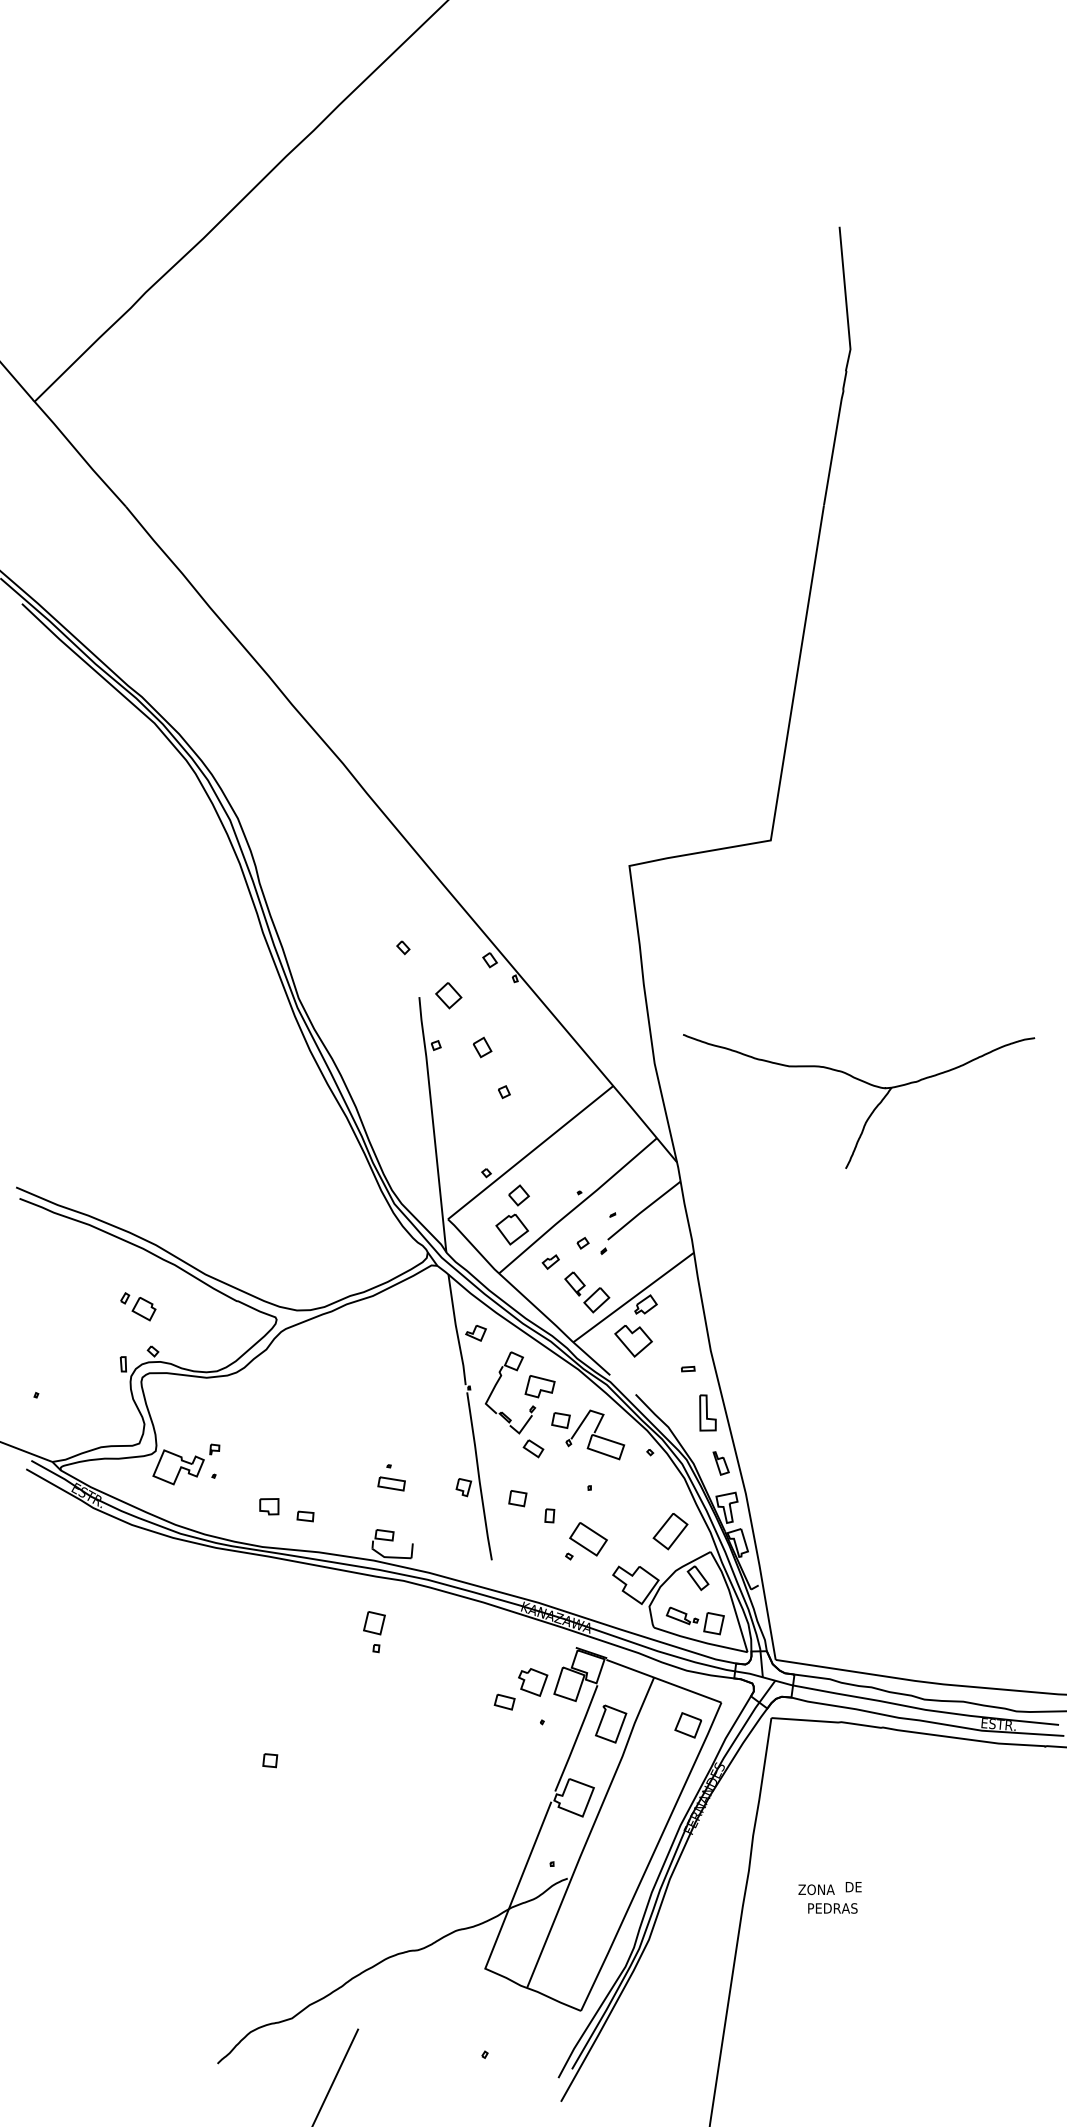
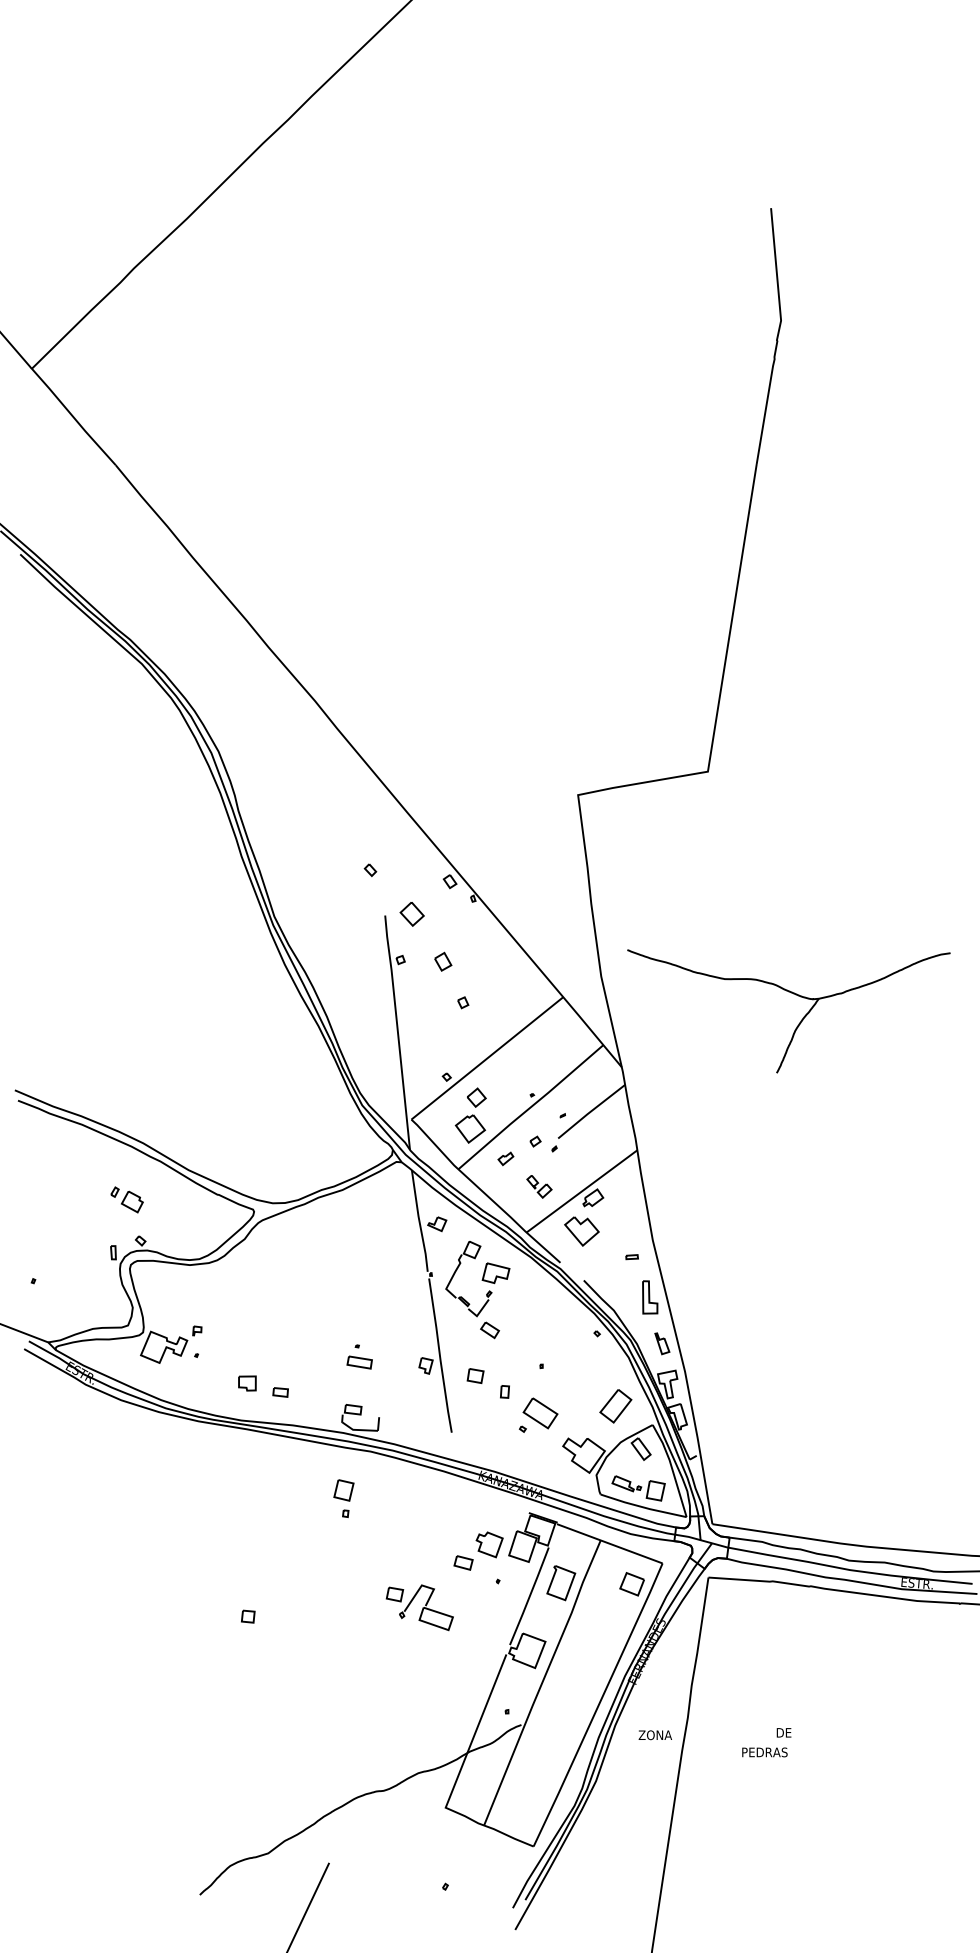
part: (587, 1292) -> (539, 1186), size x0.6
part: (588, 1434) -> (420, 1607), moved
text: (816, 1889) -> (655, 1735), moved

